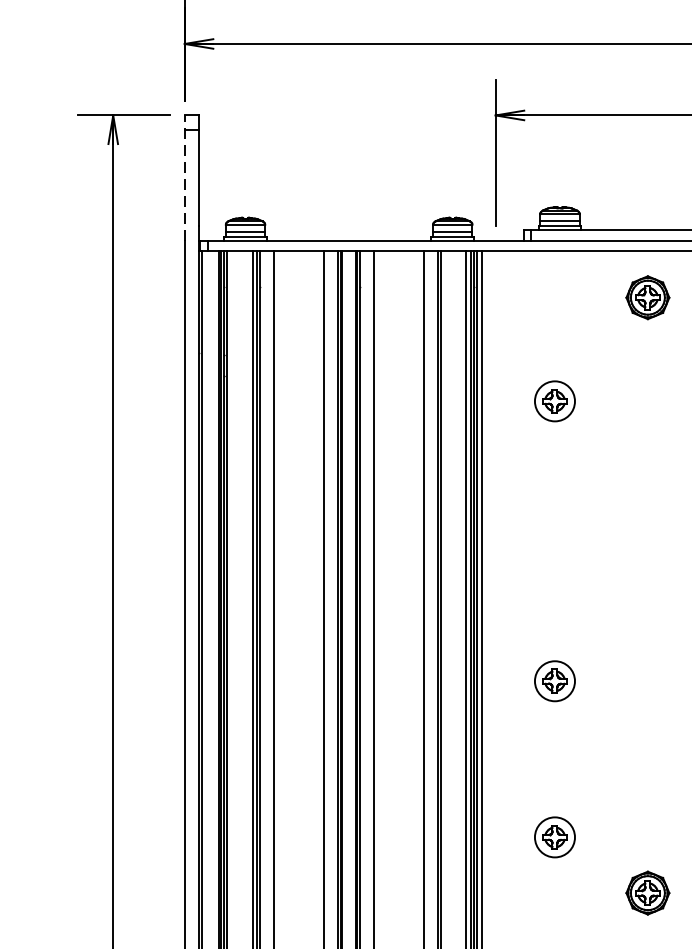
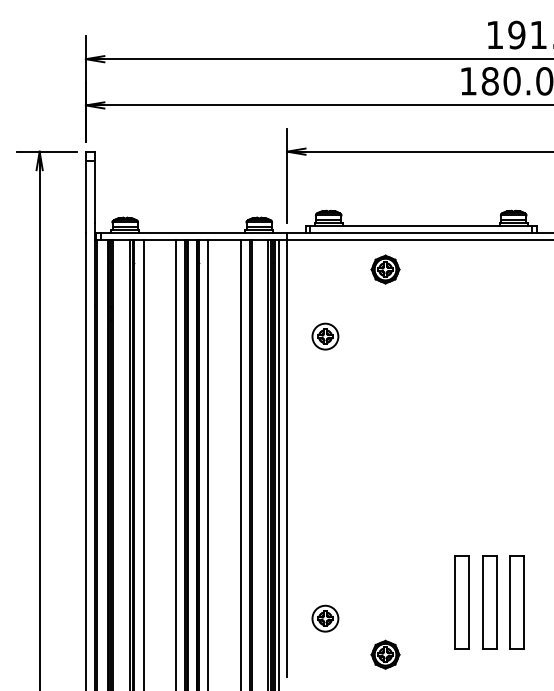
line: (184, 177) -> (85, 191), dashed -> solid
line: (496, 583) -> (287, 454), added
part: (555, 680) -> (325, 517), removed

